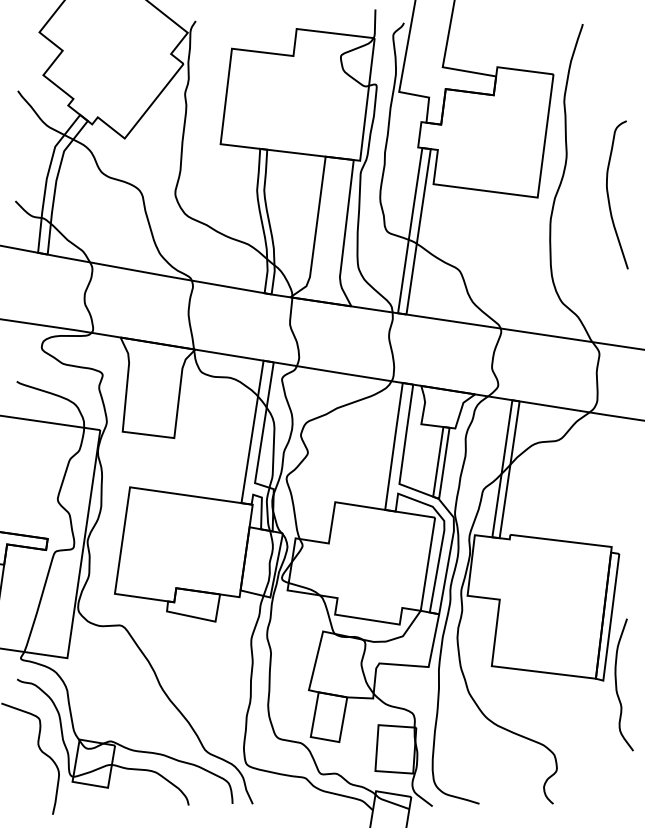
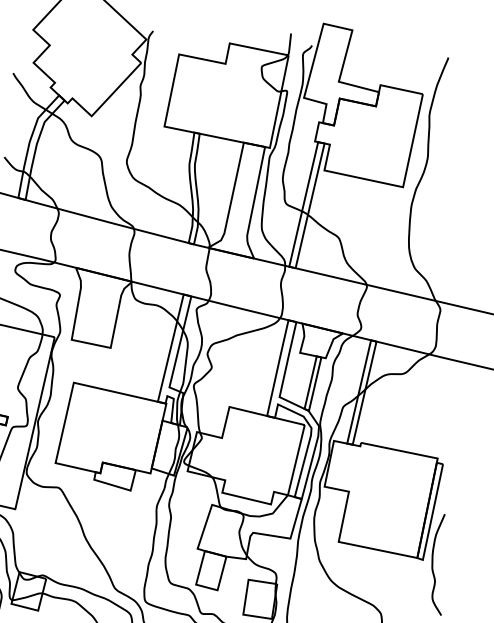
curve: (609, 197) -> (457, 191), removed

